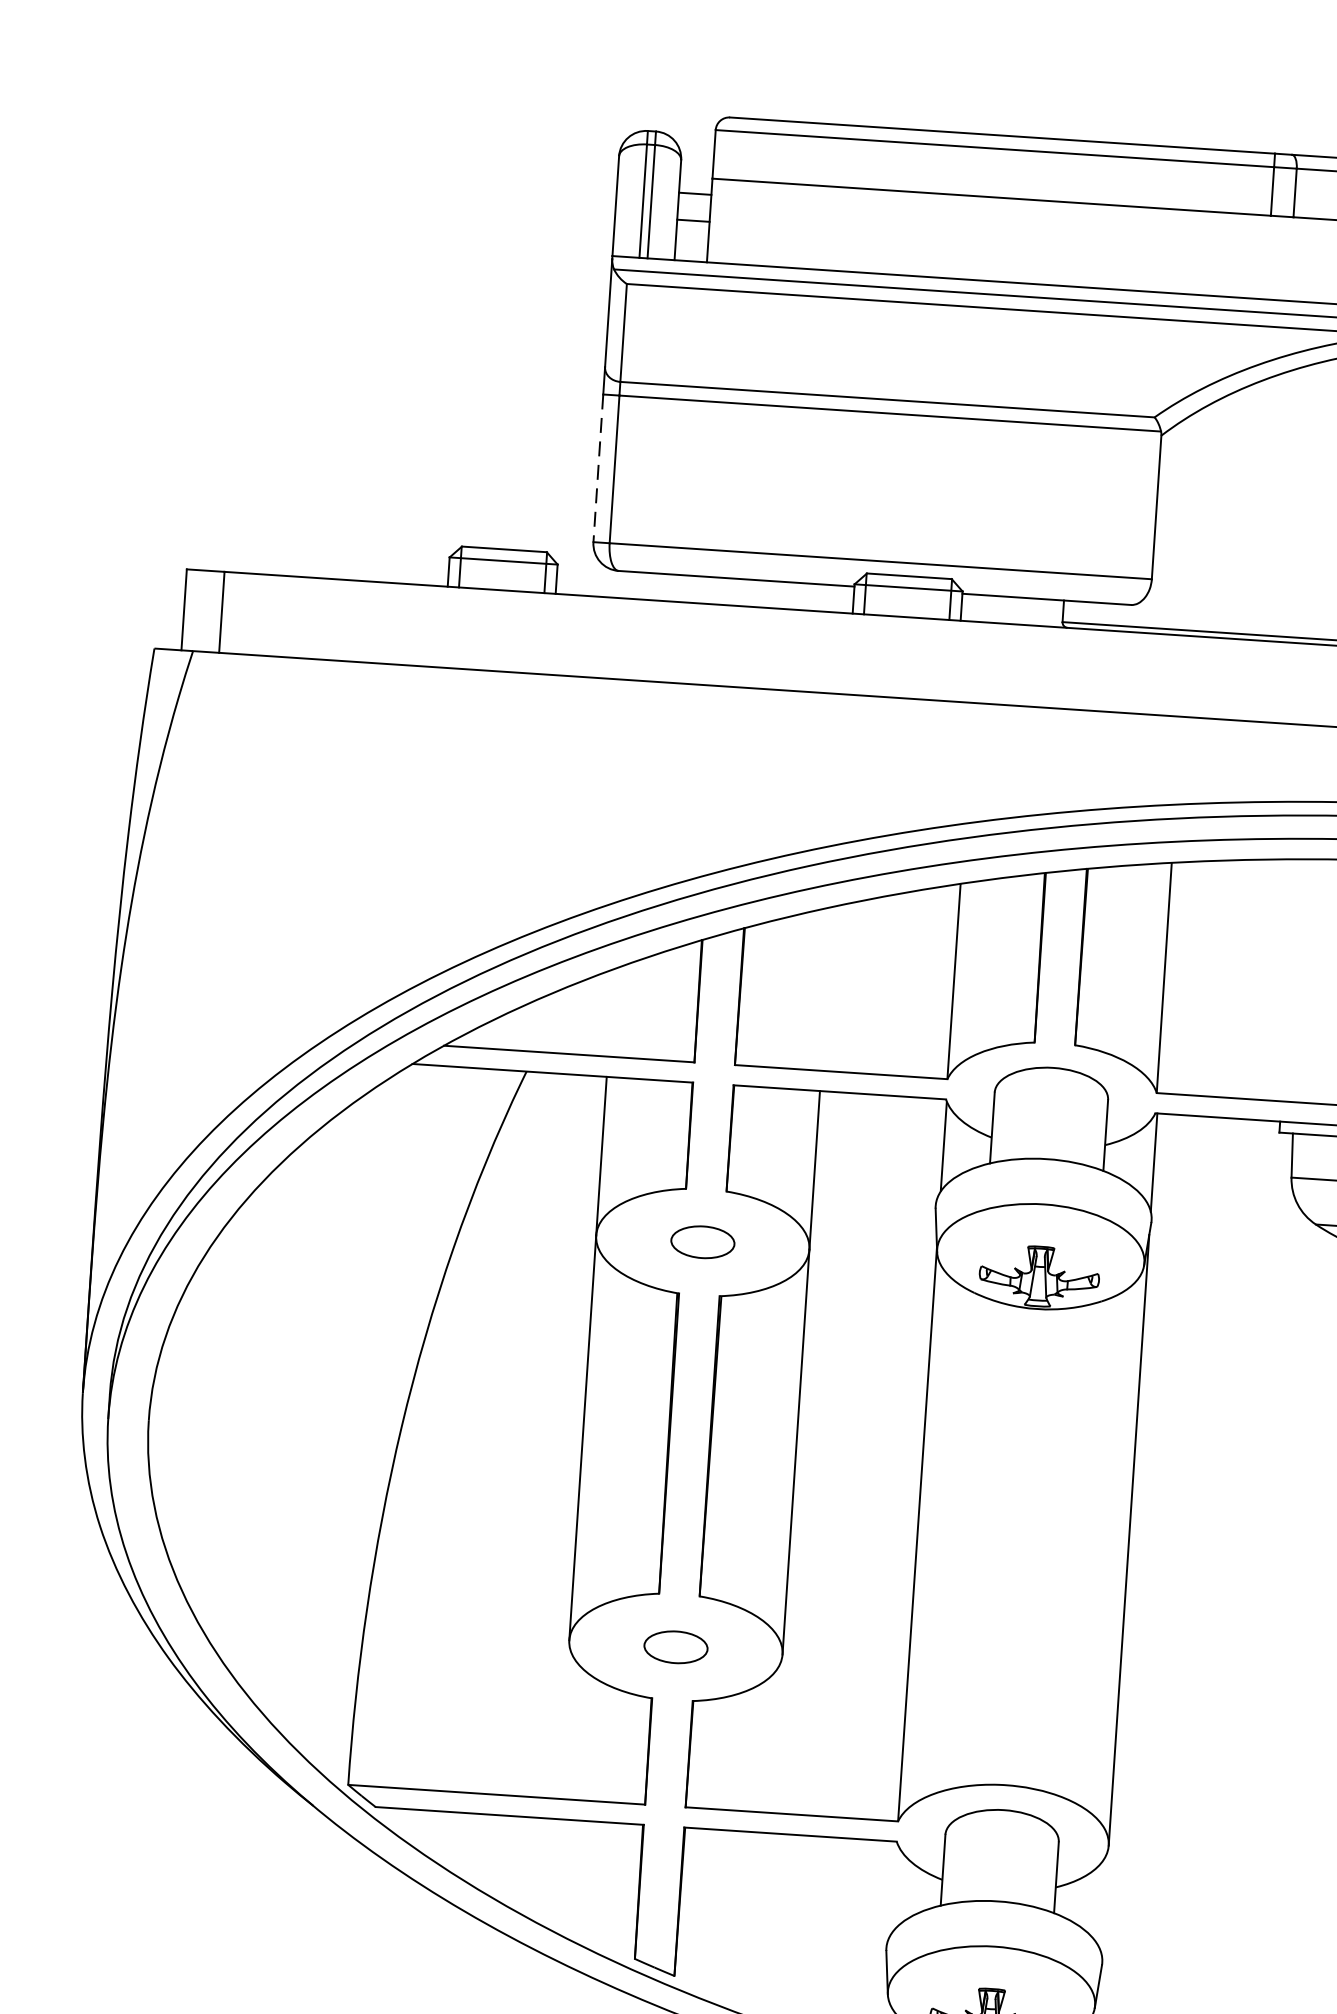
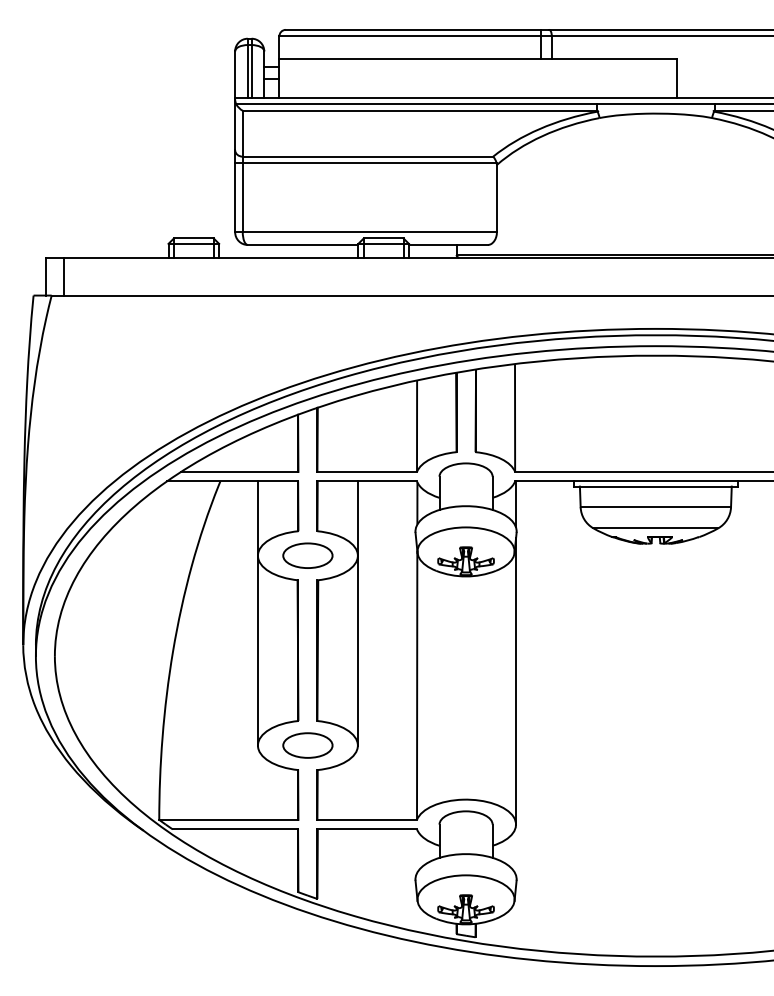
line: (599, 467) -> (235, 197), dashed -> solid
part: (701, 1241) -> (307, 555), size x1.67
part: (675, 1647) -> (307, 745), size x1.67

